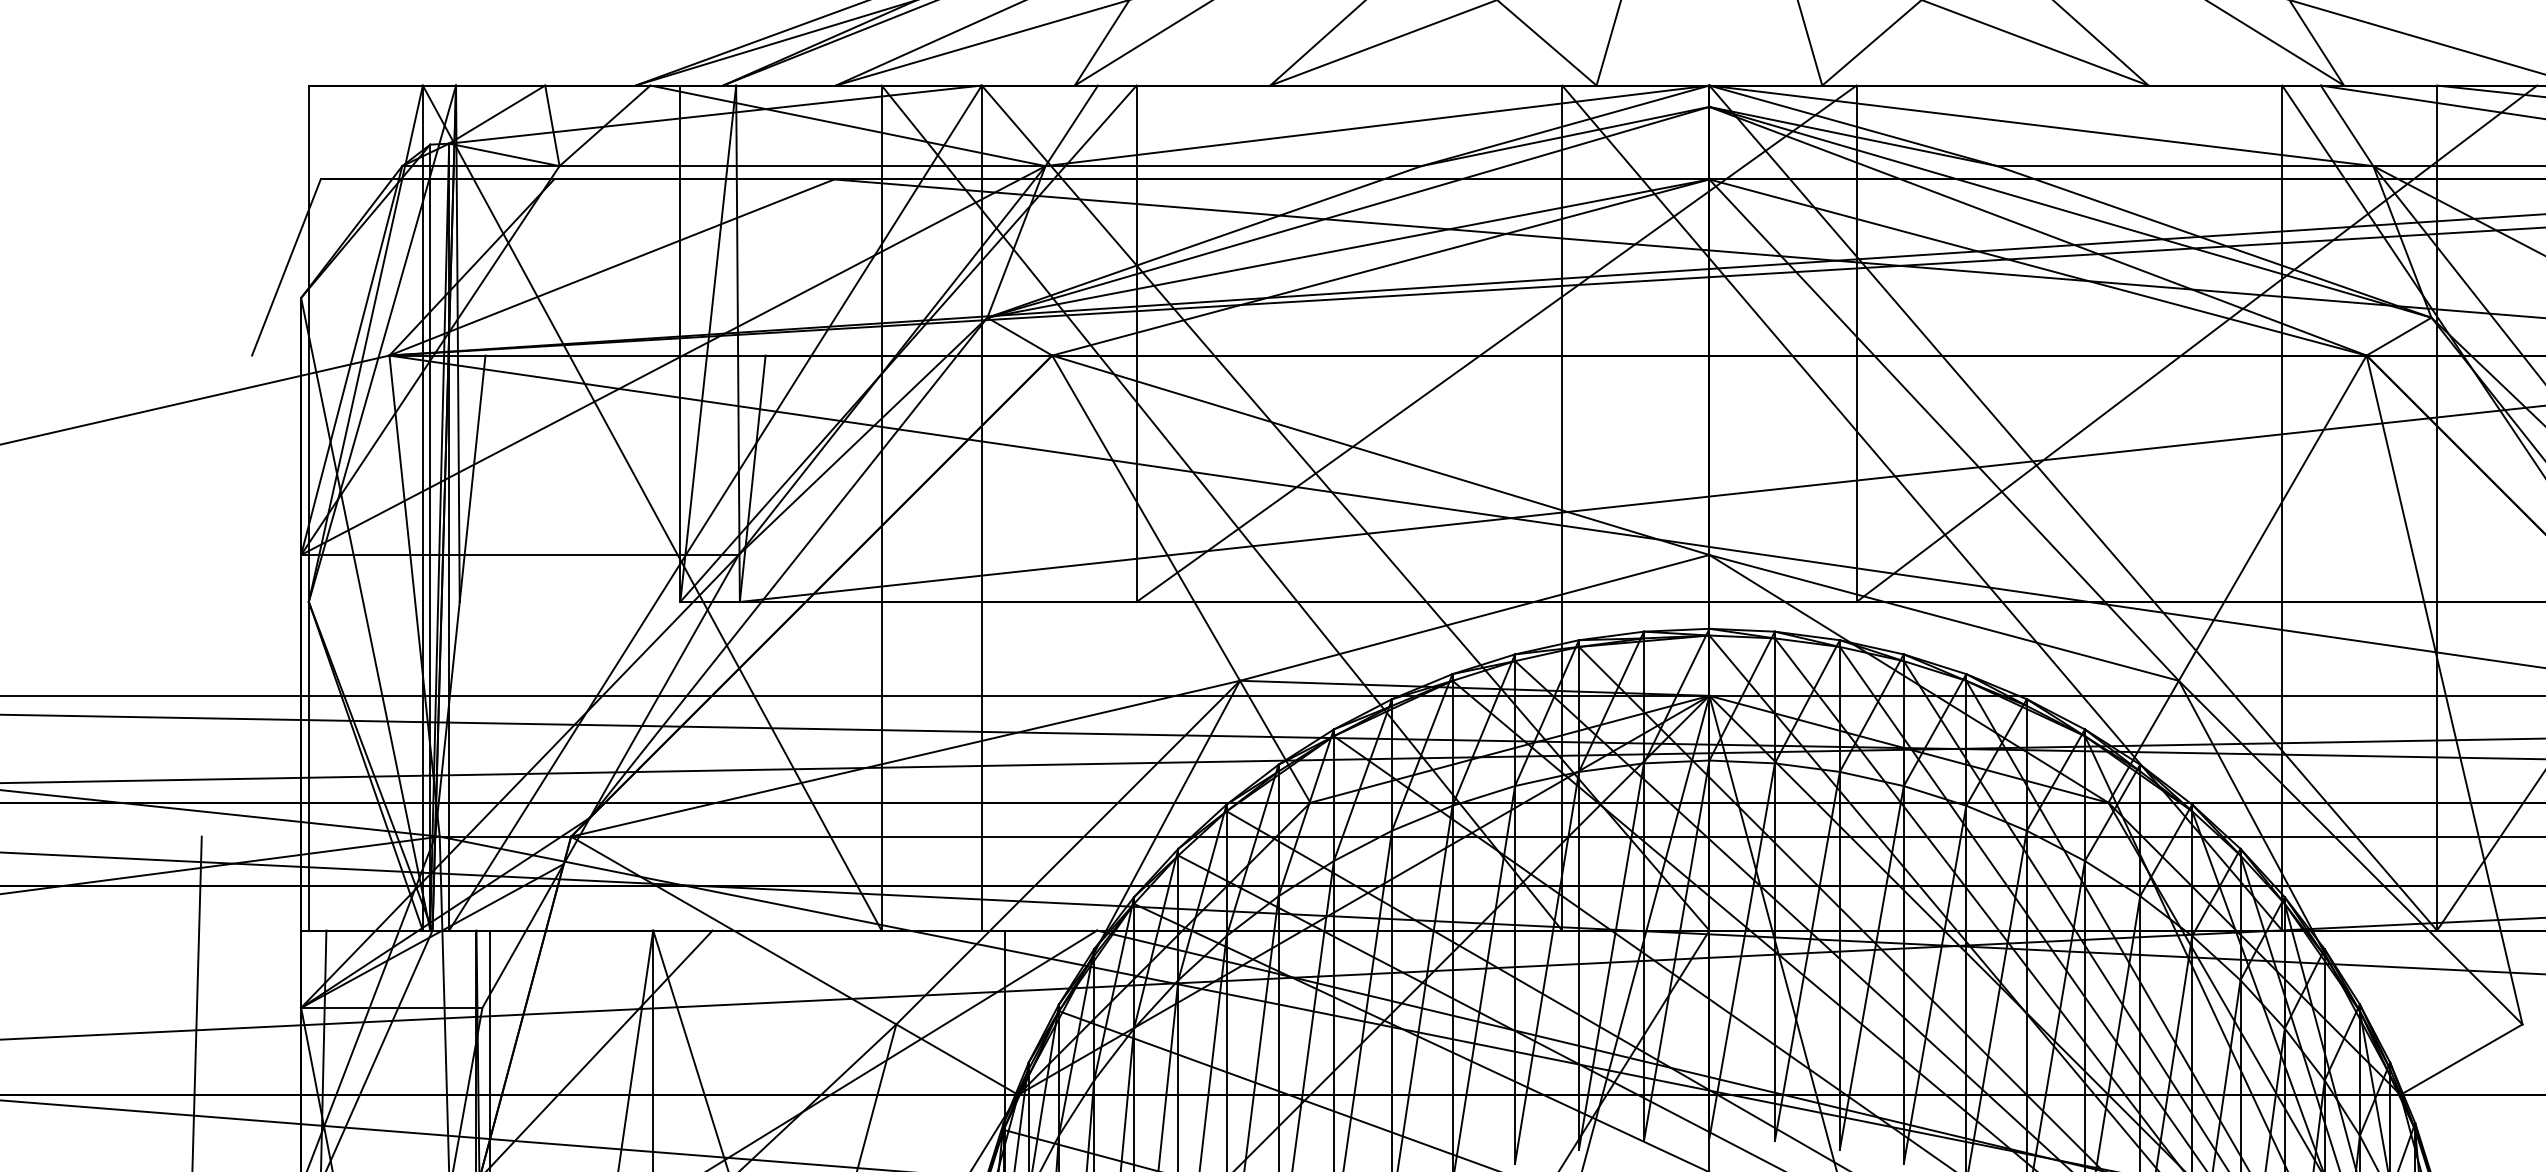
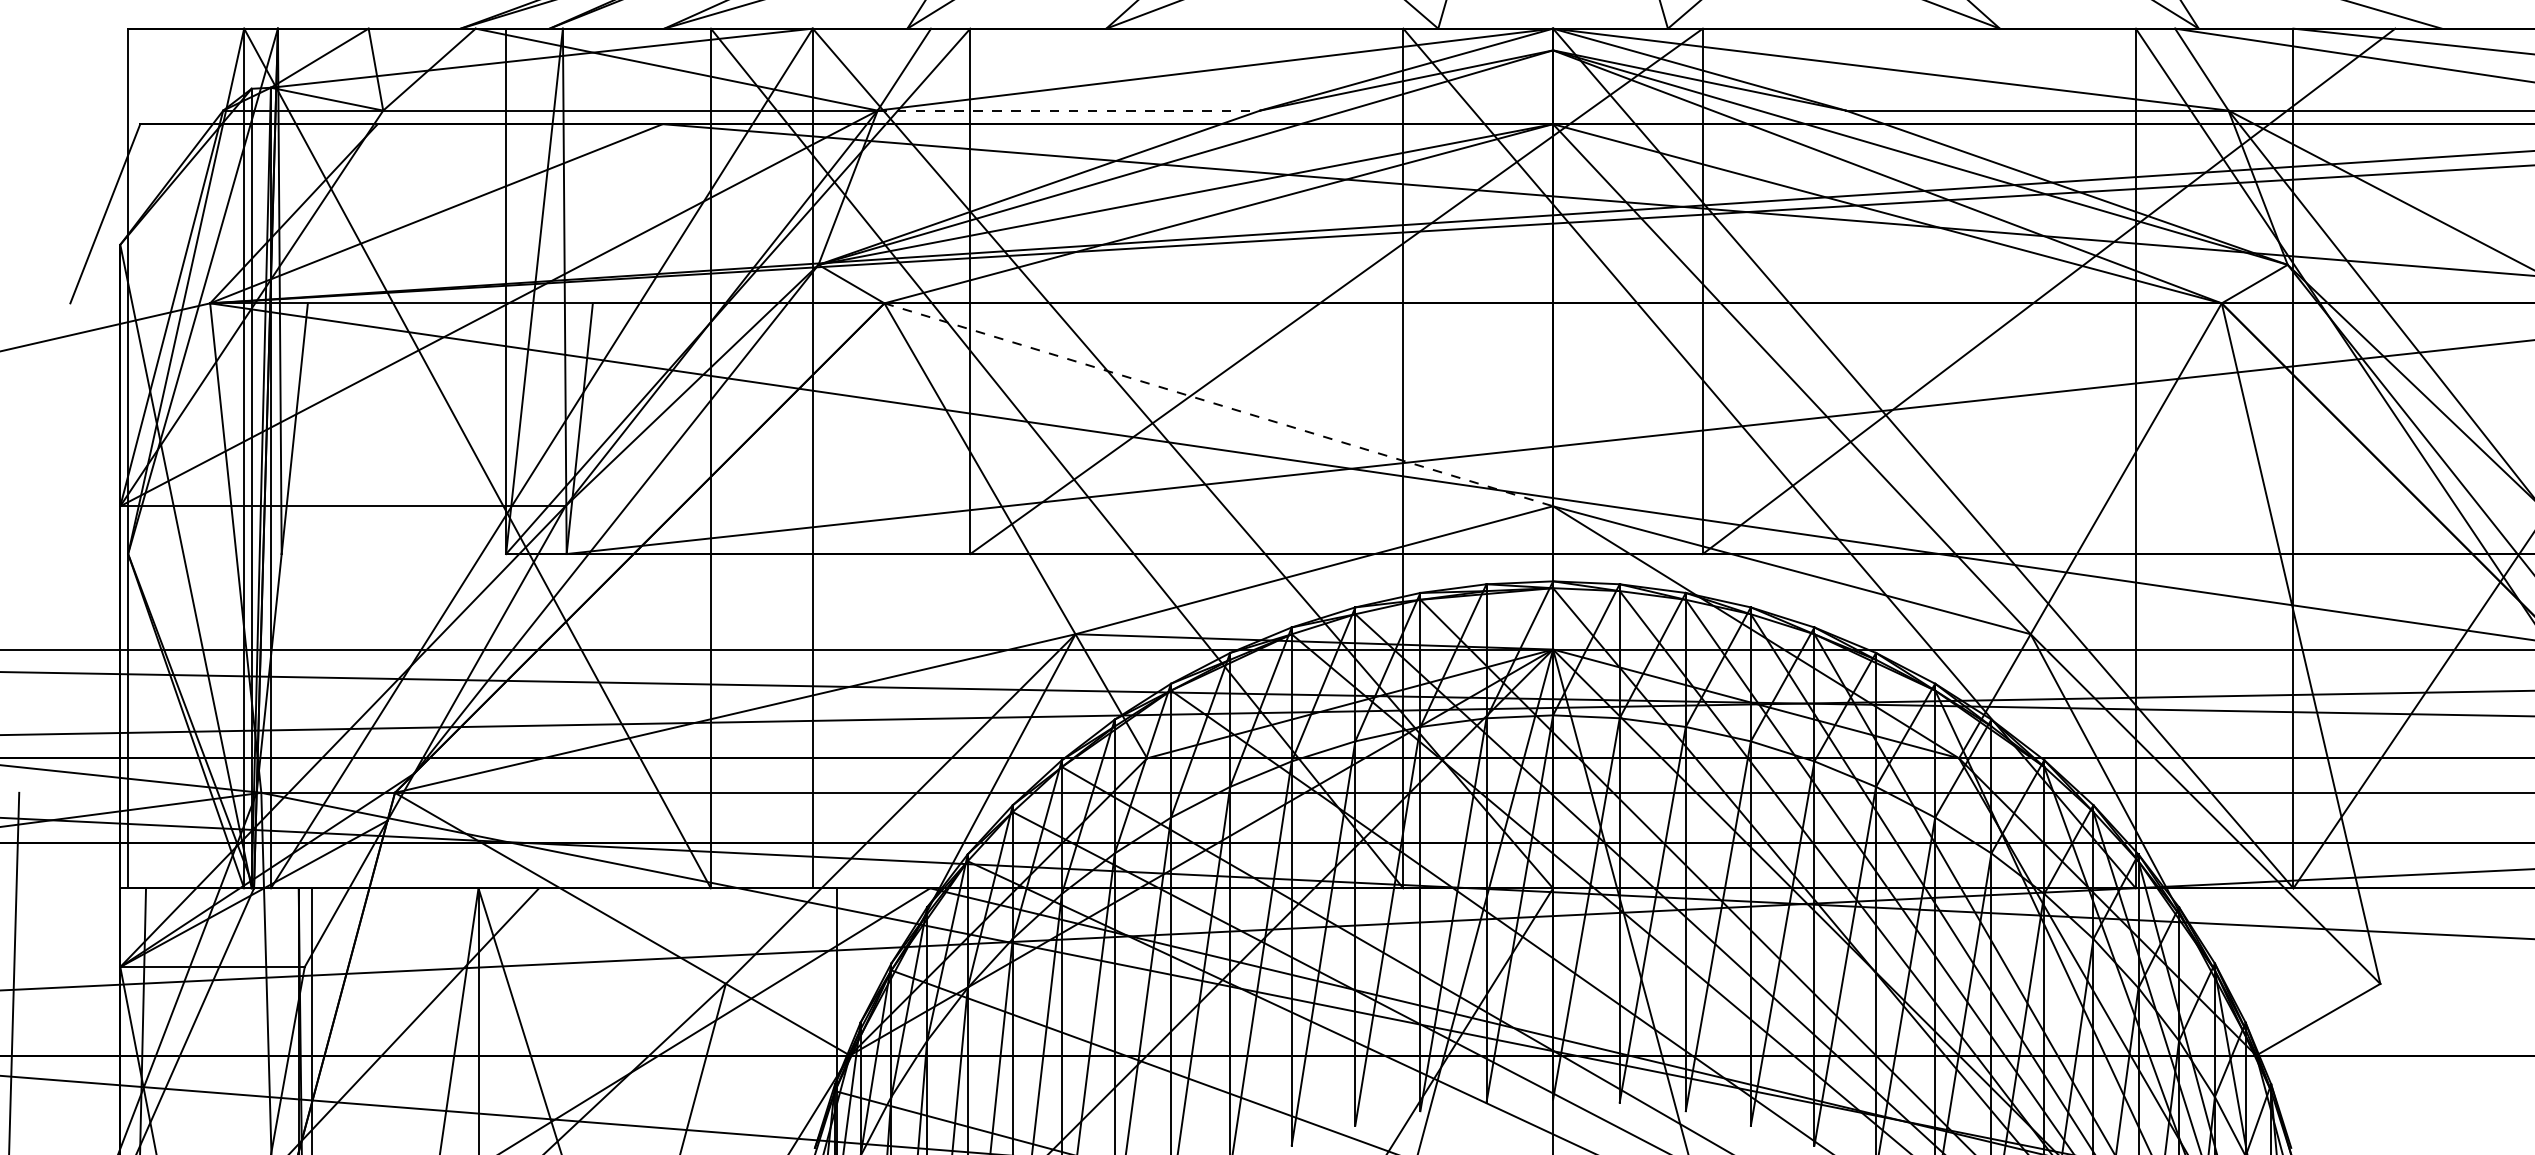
line: (1233, 166) -> (1068, 111), solid -> dashed
line: (1381, 455) -> (1219, 405), solid -> dashed

